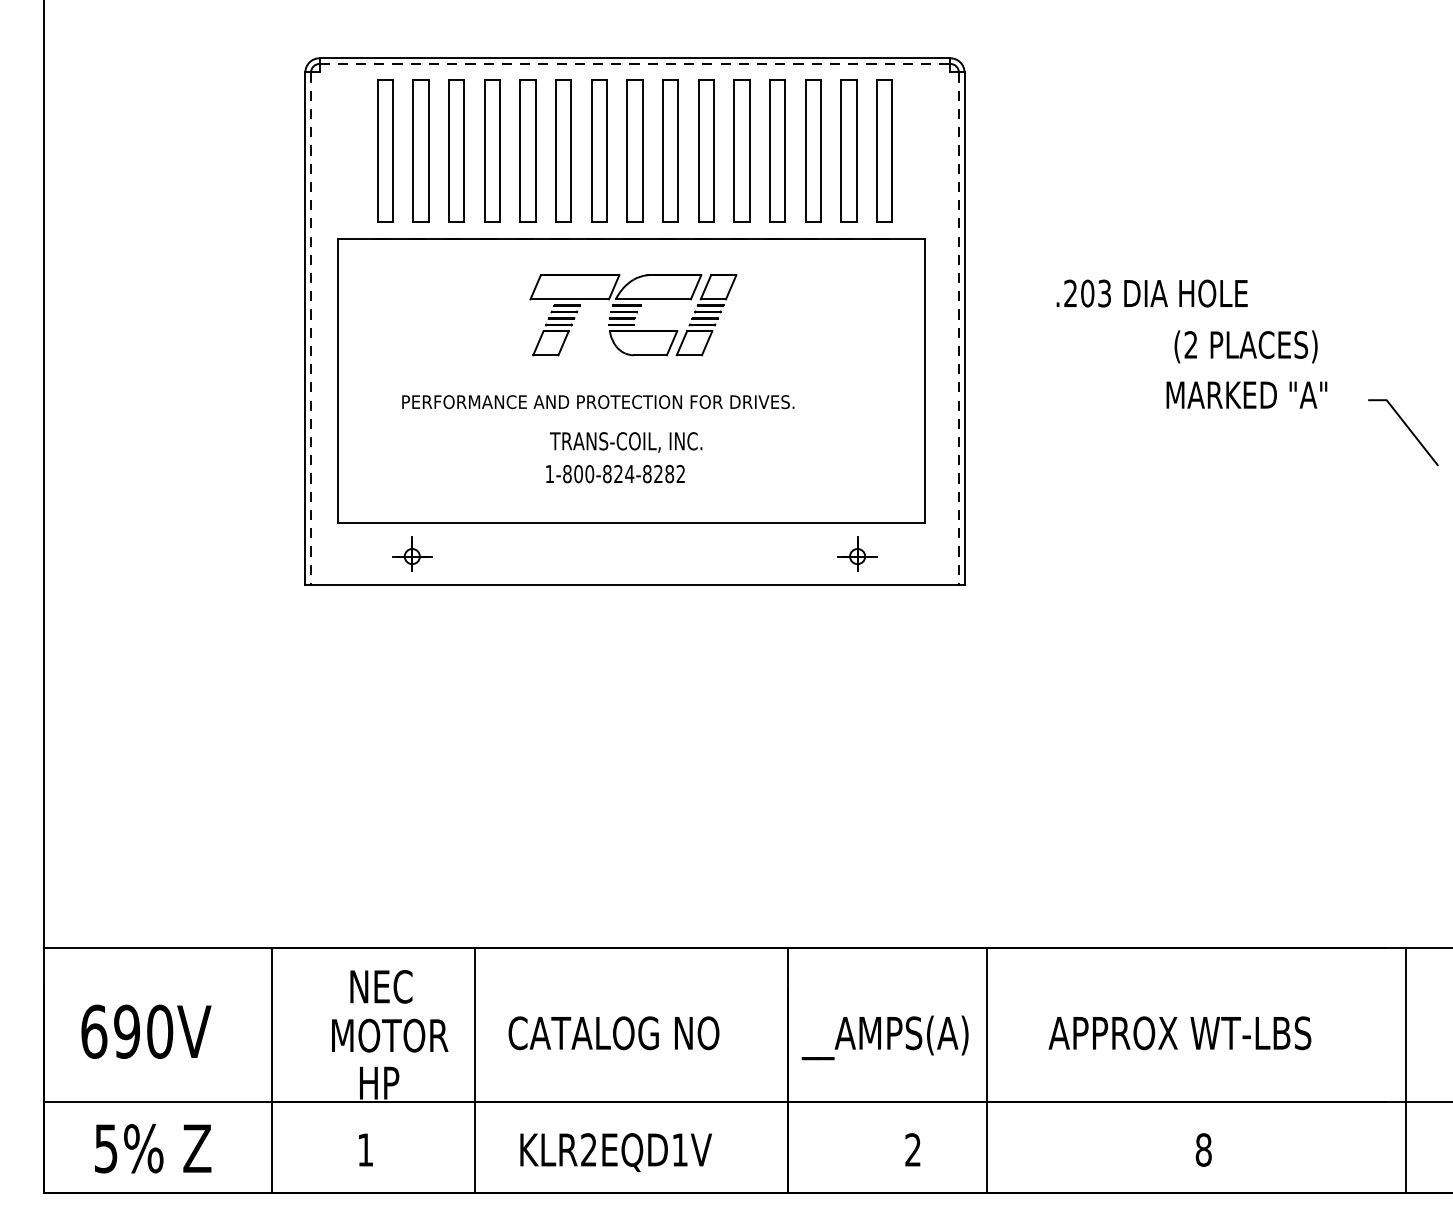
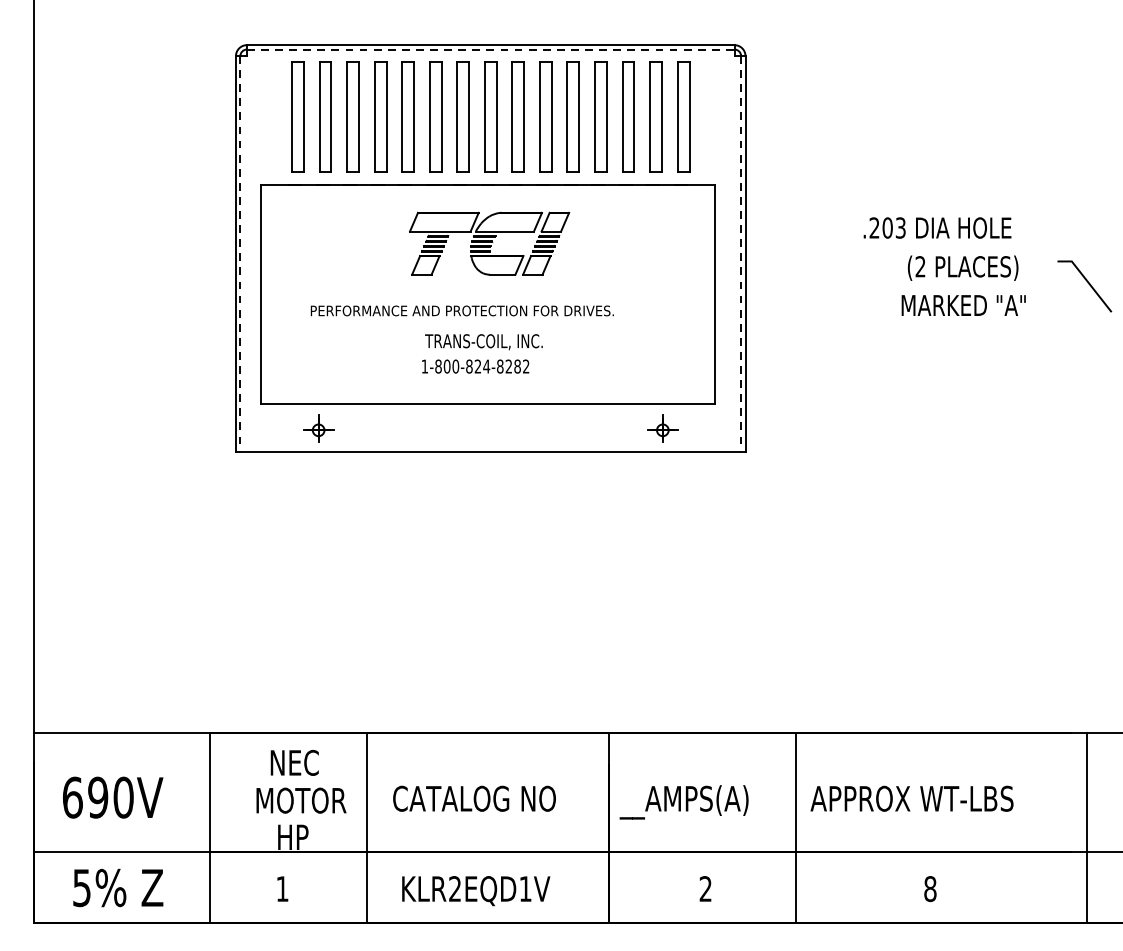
text: (1152, 292) -> (937, 227), moved
line: (1406, 428) -> (1087, 283), moved
line: (986, 1070) -> (795, 827), moved

